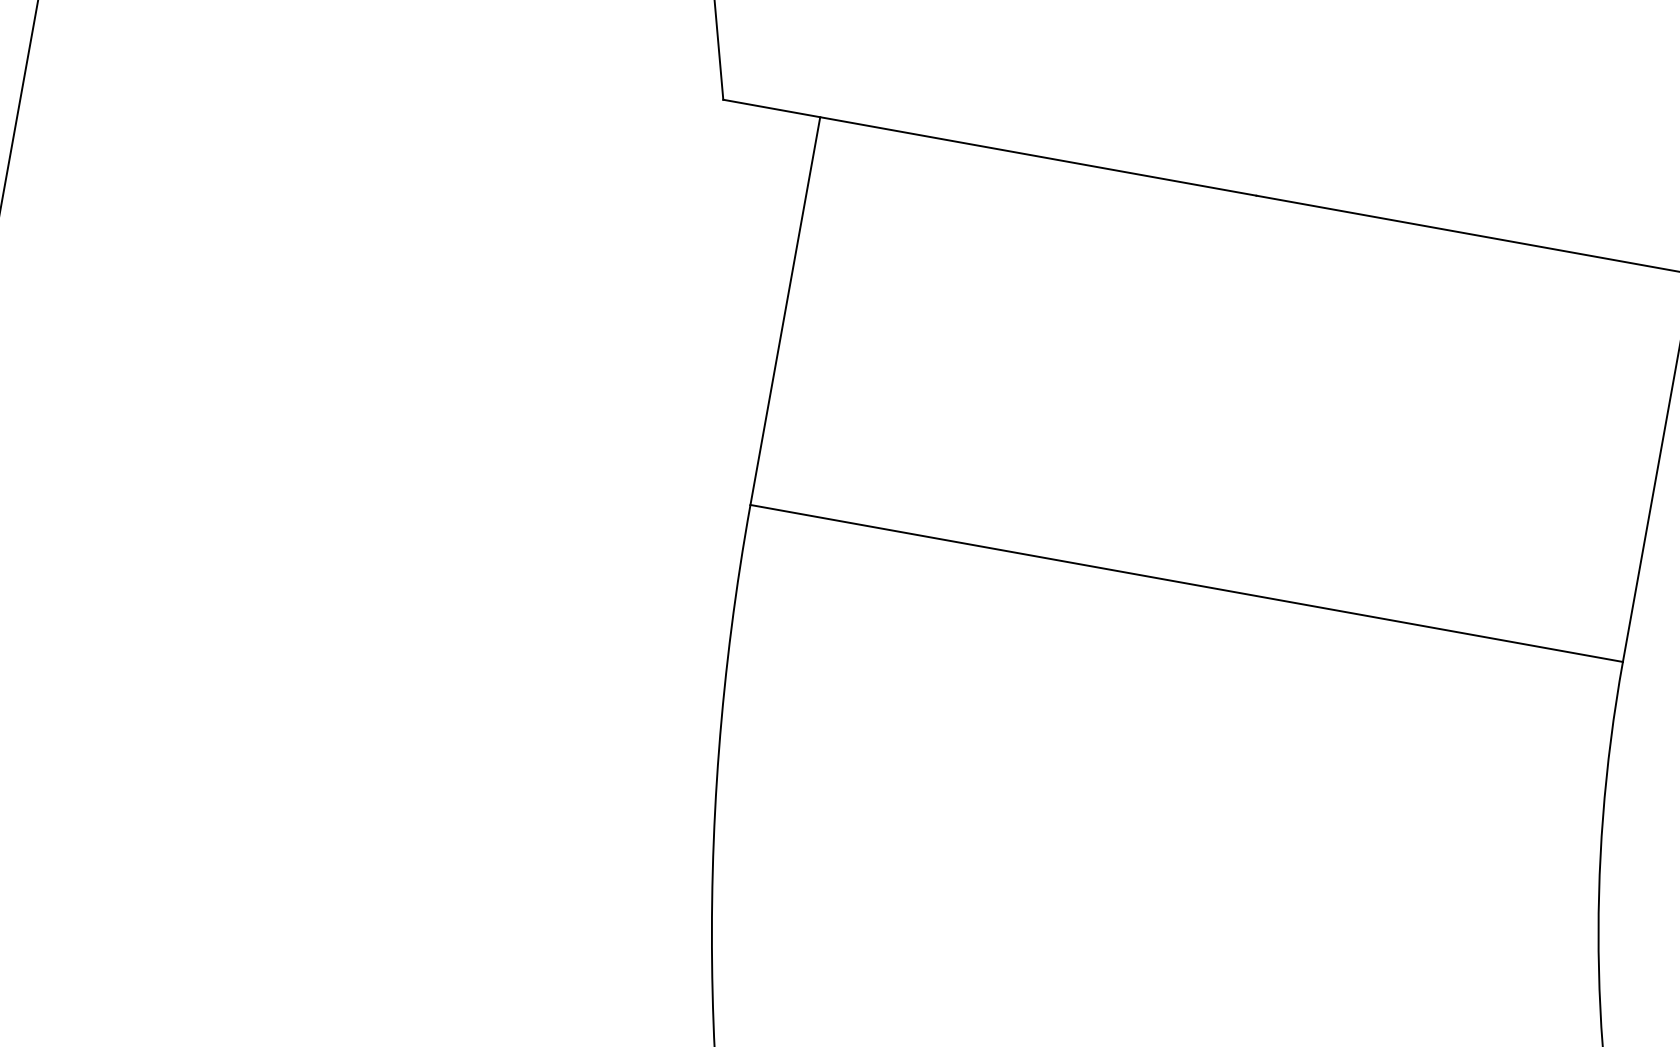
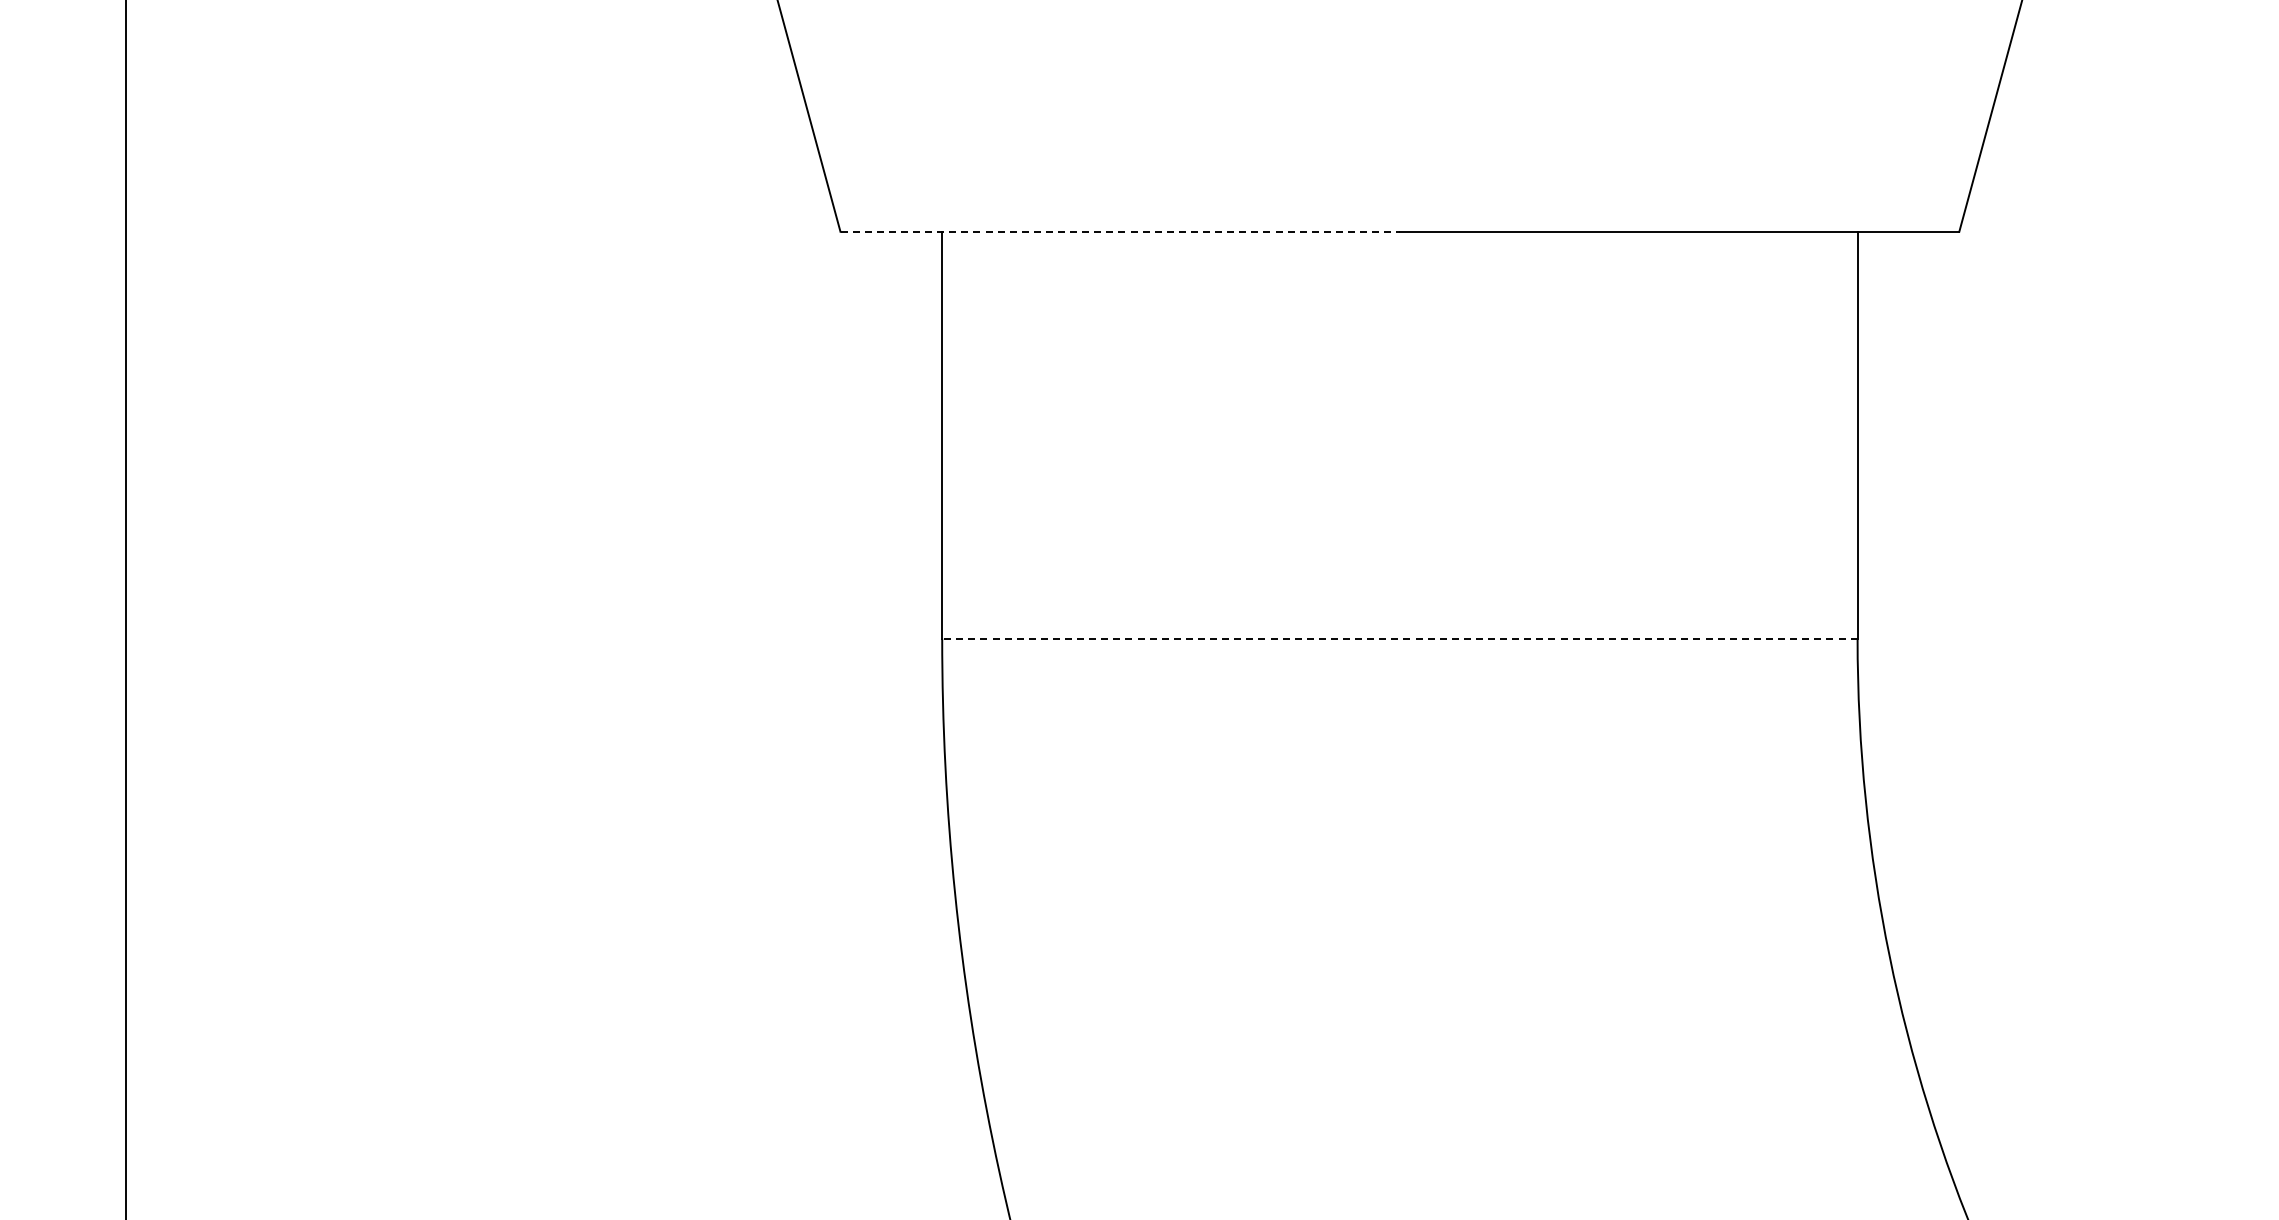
line: (990, 147) -> (1120, 231), solid -> dashed
line: (1186, 583) -> (1399, 638), solid -> dashed

